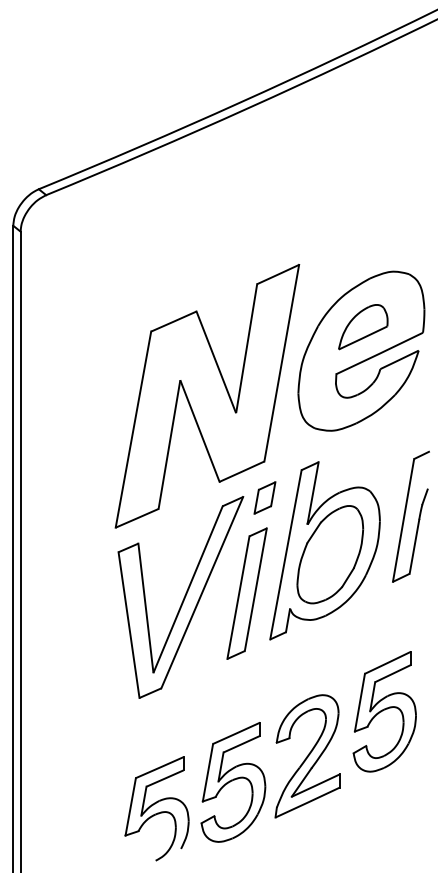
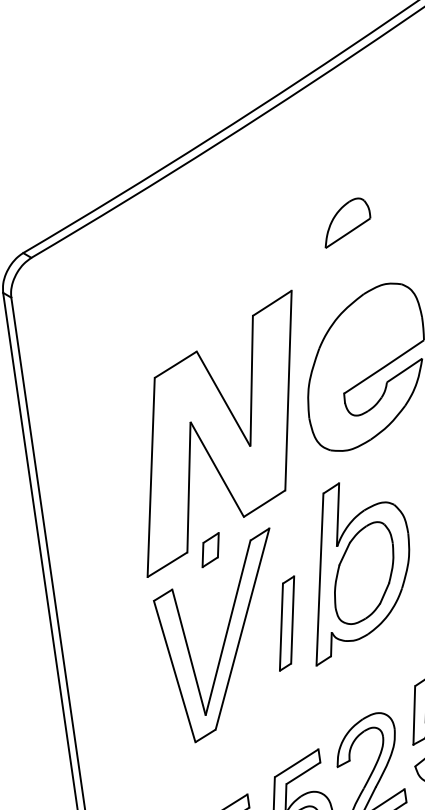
part: (363, 327) -> (346, 222), moved
part: (264, 497) -> (210, 549), moved
part: (246, 593) -> (286, 623), size x0.7

